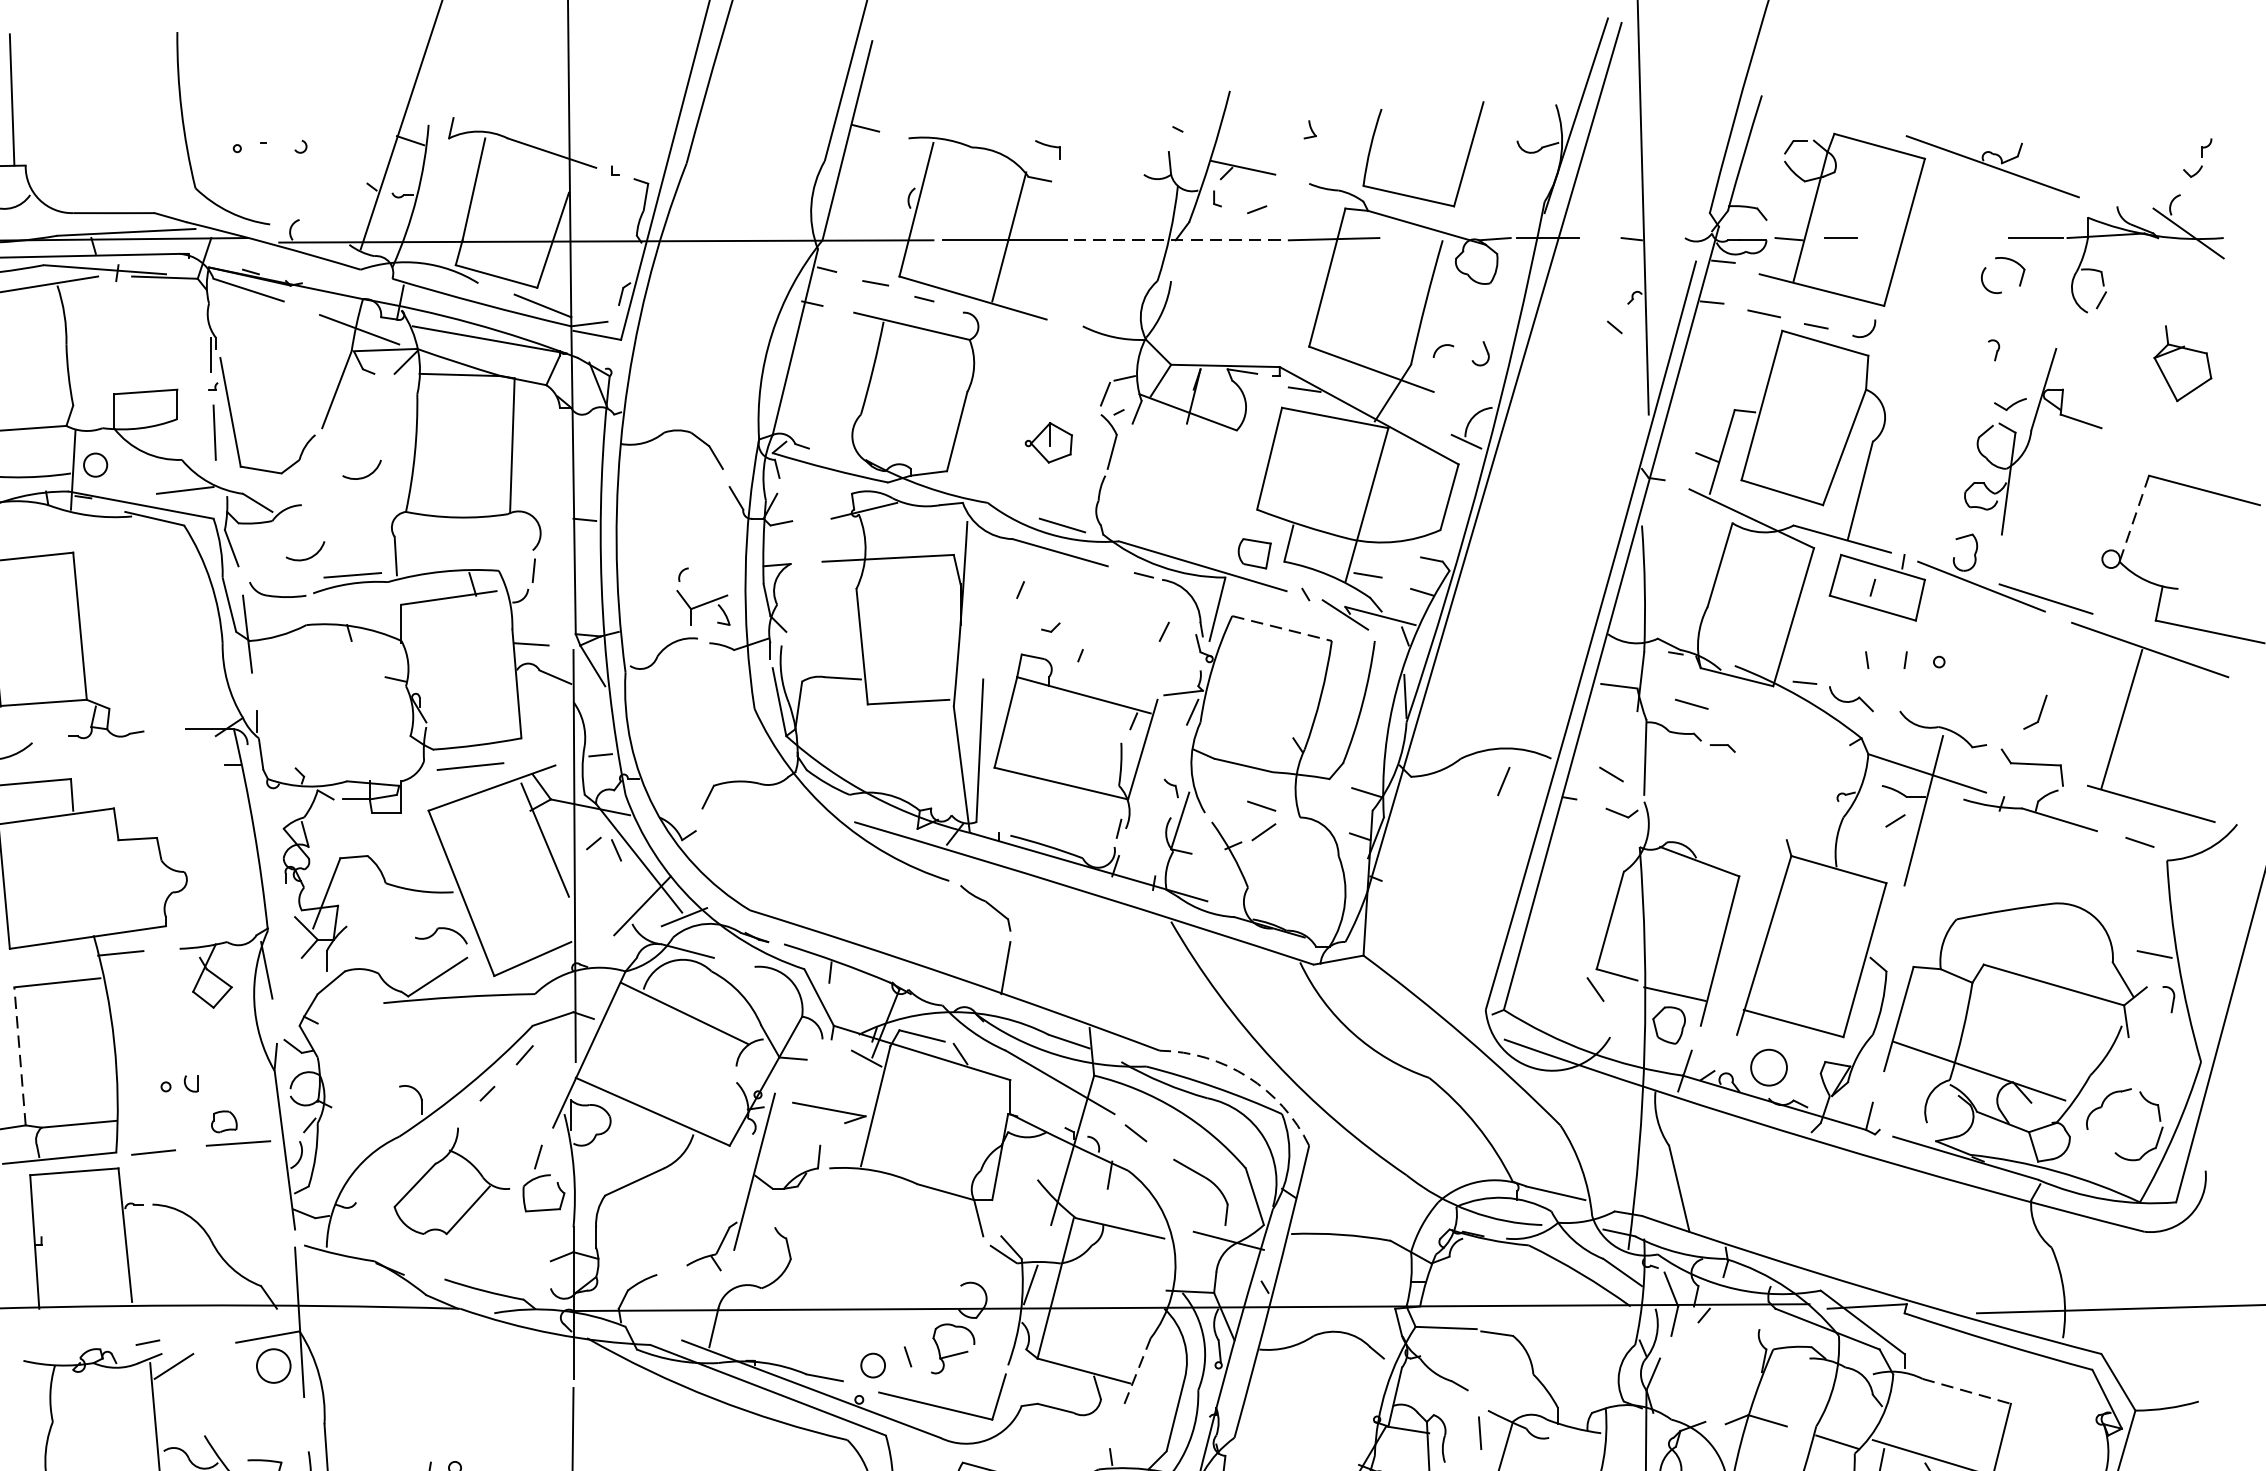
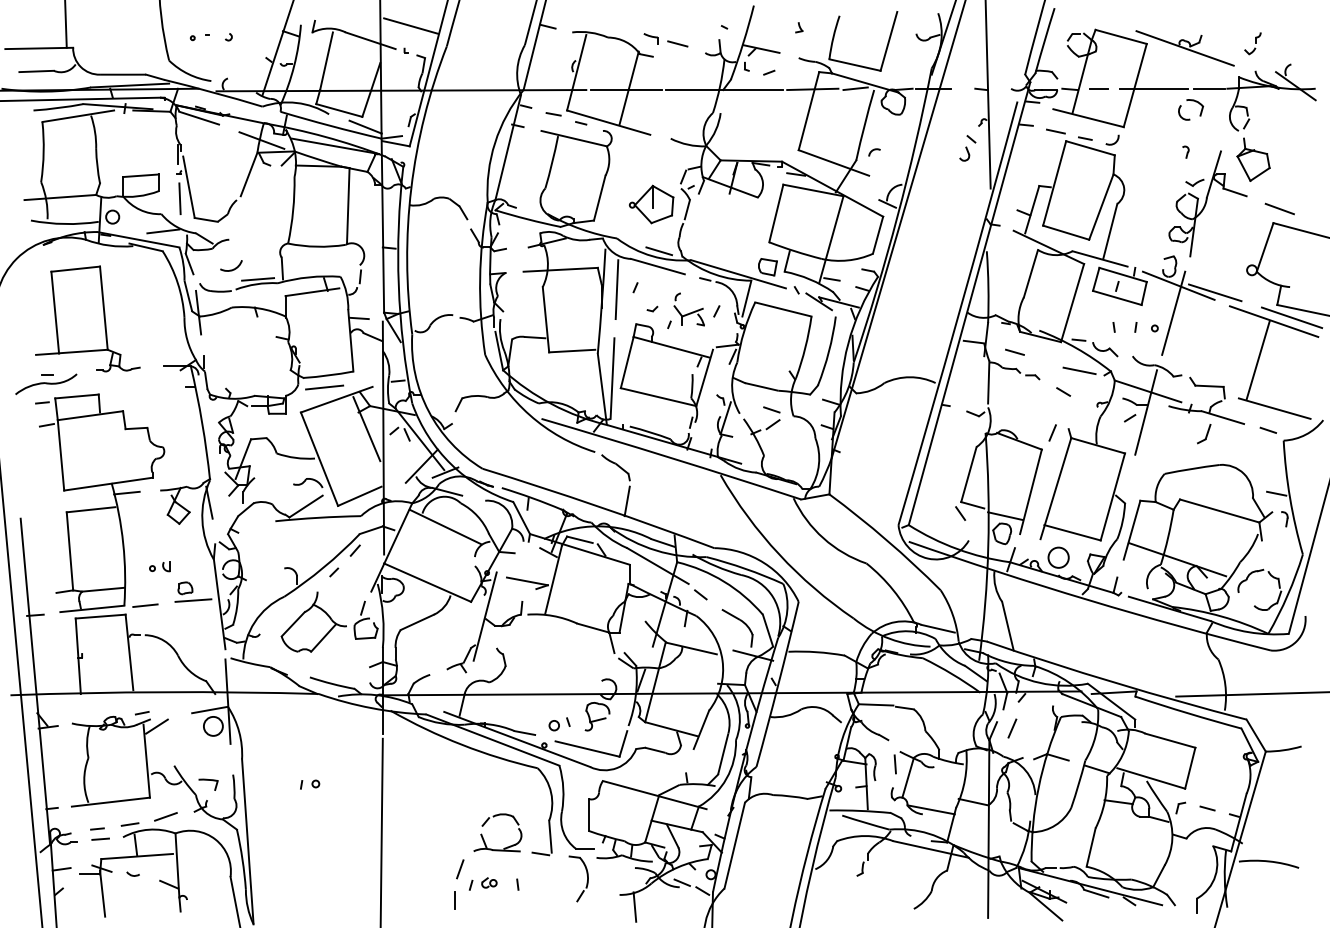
line: (622, 126) -> (410, 25), added
line: (1094, 157) -> (677, 43), added
part: (2196, 157) -> (1252, 43), moved
line: (1409, 237) -> (855, 88), added
line: (1936, 237) -> (1153, 88), added
line: (1177, 241) -> (724, 90), dashed -> solid
part: (1480, 352) -> (964, 153), moved
part: (2182, 363) -> (1253, 159), moved
part: (1048, 442) -> (651, 204), size x1.67
line: (2159, 449) -> (1279, 208), added
arc: (365, 474) -> (265, 222), removed
line: (2134, 518) -> (1265, 247), dashed -> solid
line: (986, 593) -> (616, 289), added
part: (702, 596) -> (688, 309), moved
line: (1282, 628) -> (783, 309), dashed -> solid
line: (1972, 633) -> (1173, 312), added
line: (2180, 642) -> (1291, 317), added
part: (2035, 713) -> (1204, 434), moved
line: (1805, 736) -> (1079, 370), added
line: (1611, 773) -> (1063, 391), moved
line: (1503, 780) -> (1052, 432), moved
line: (19, 1054) -> (69, 550), dashed -> solid
arc: (1248, 1077) -> (764, 563), dashed -> solid
part: (886, 1362) -> (559, 724), size x0.71
line: (1687, 1369) -> (1012, 728), added
line: (1137, 1371) -> (701, 729), dashed -> solid
line: (1966, 1390) -> (1170, 740), dashed -> solid

